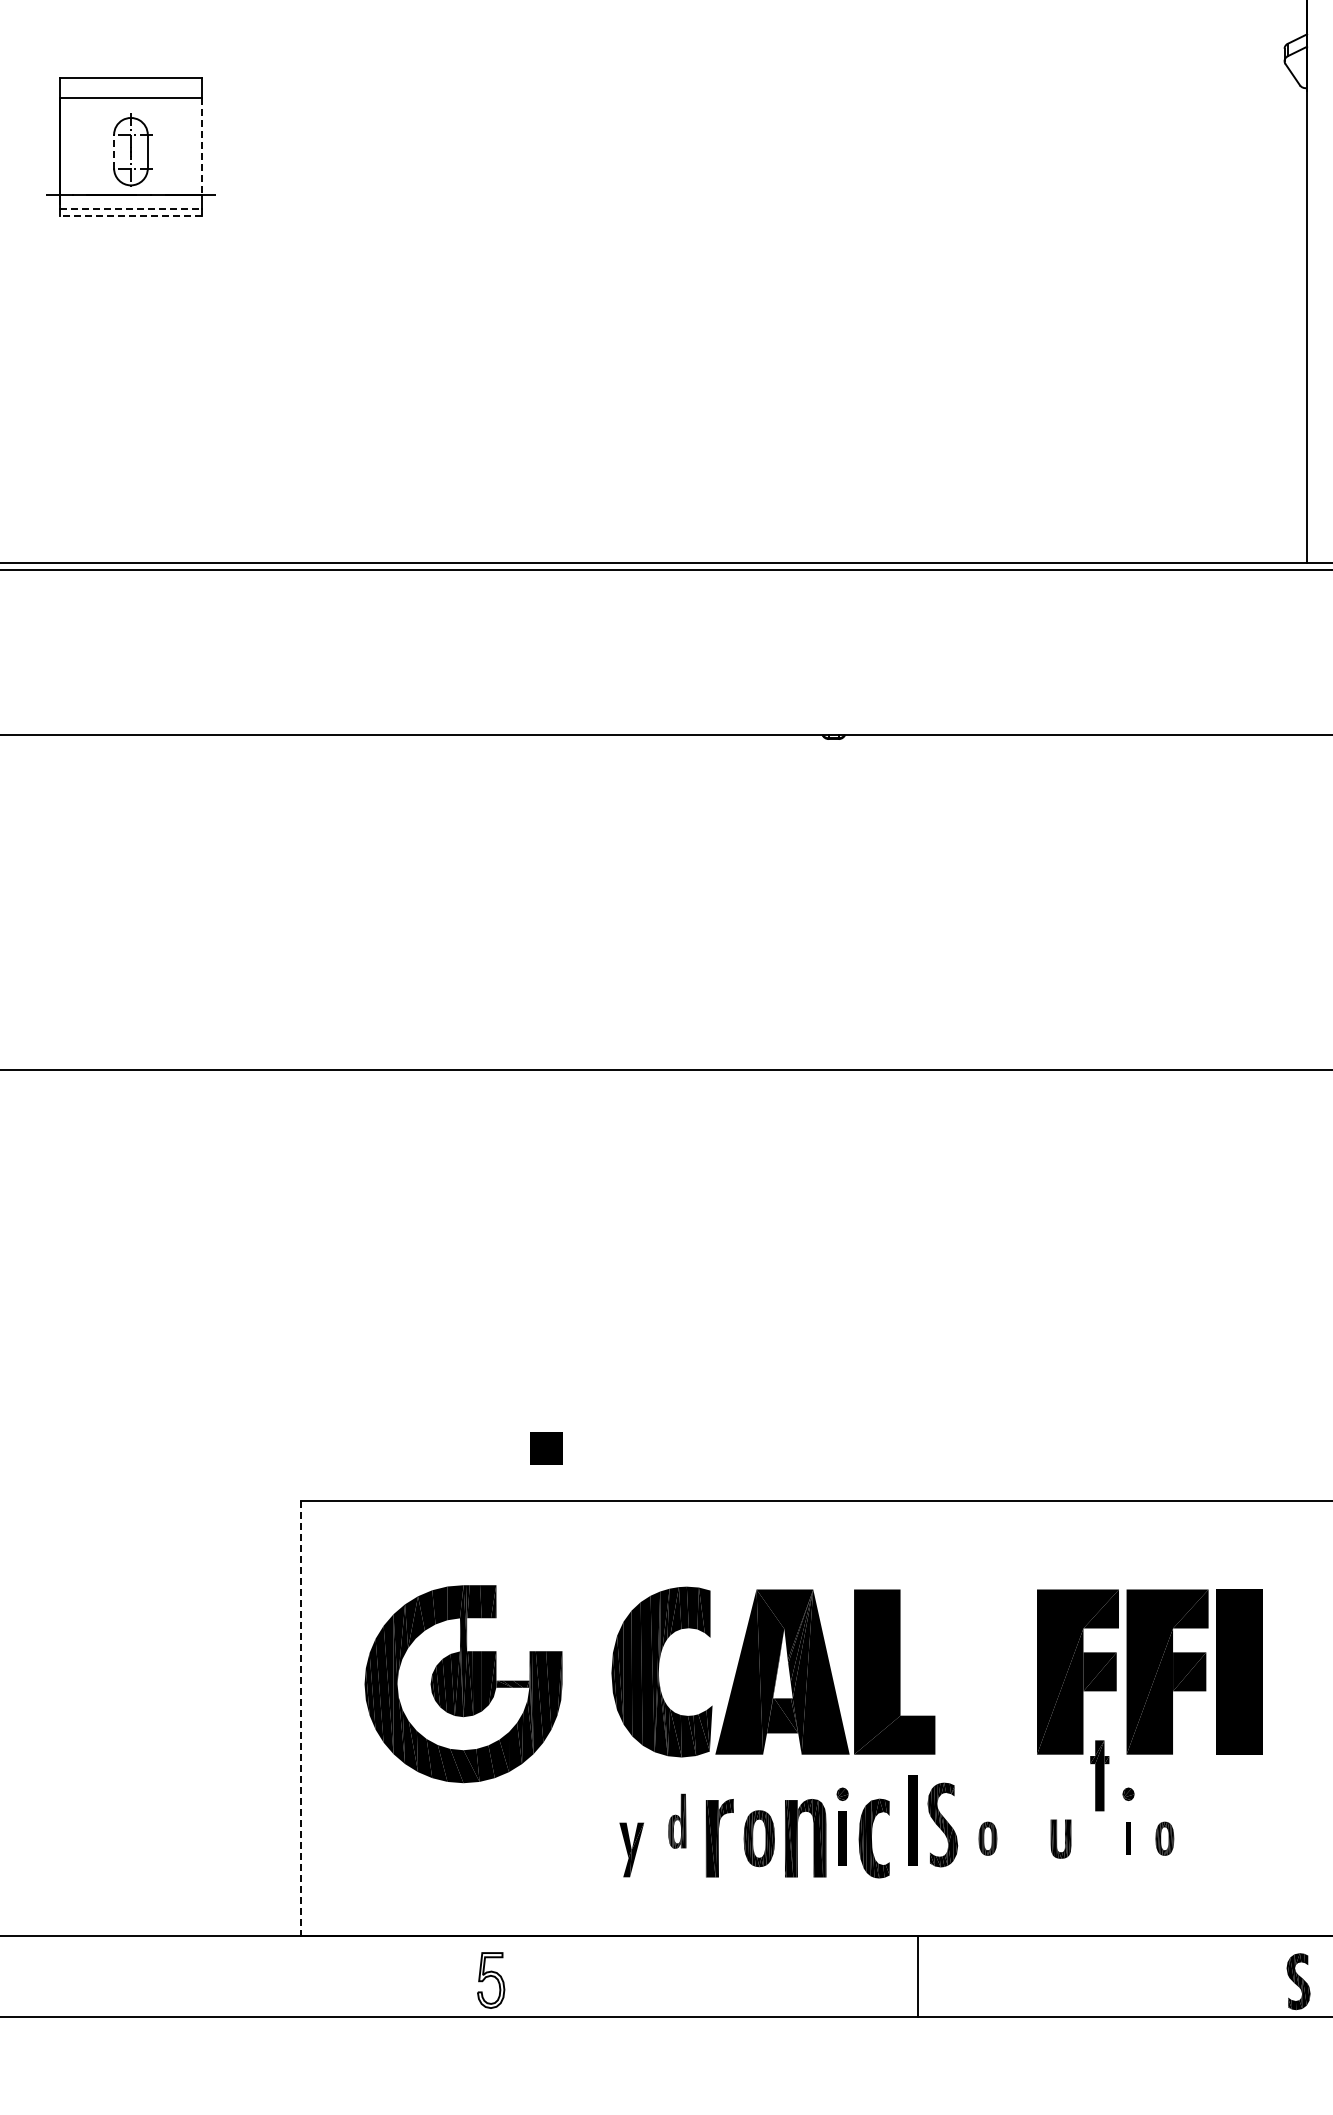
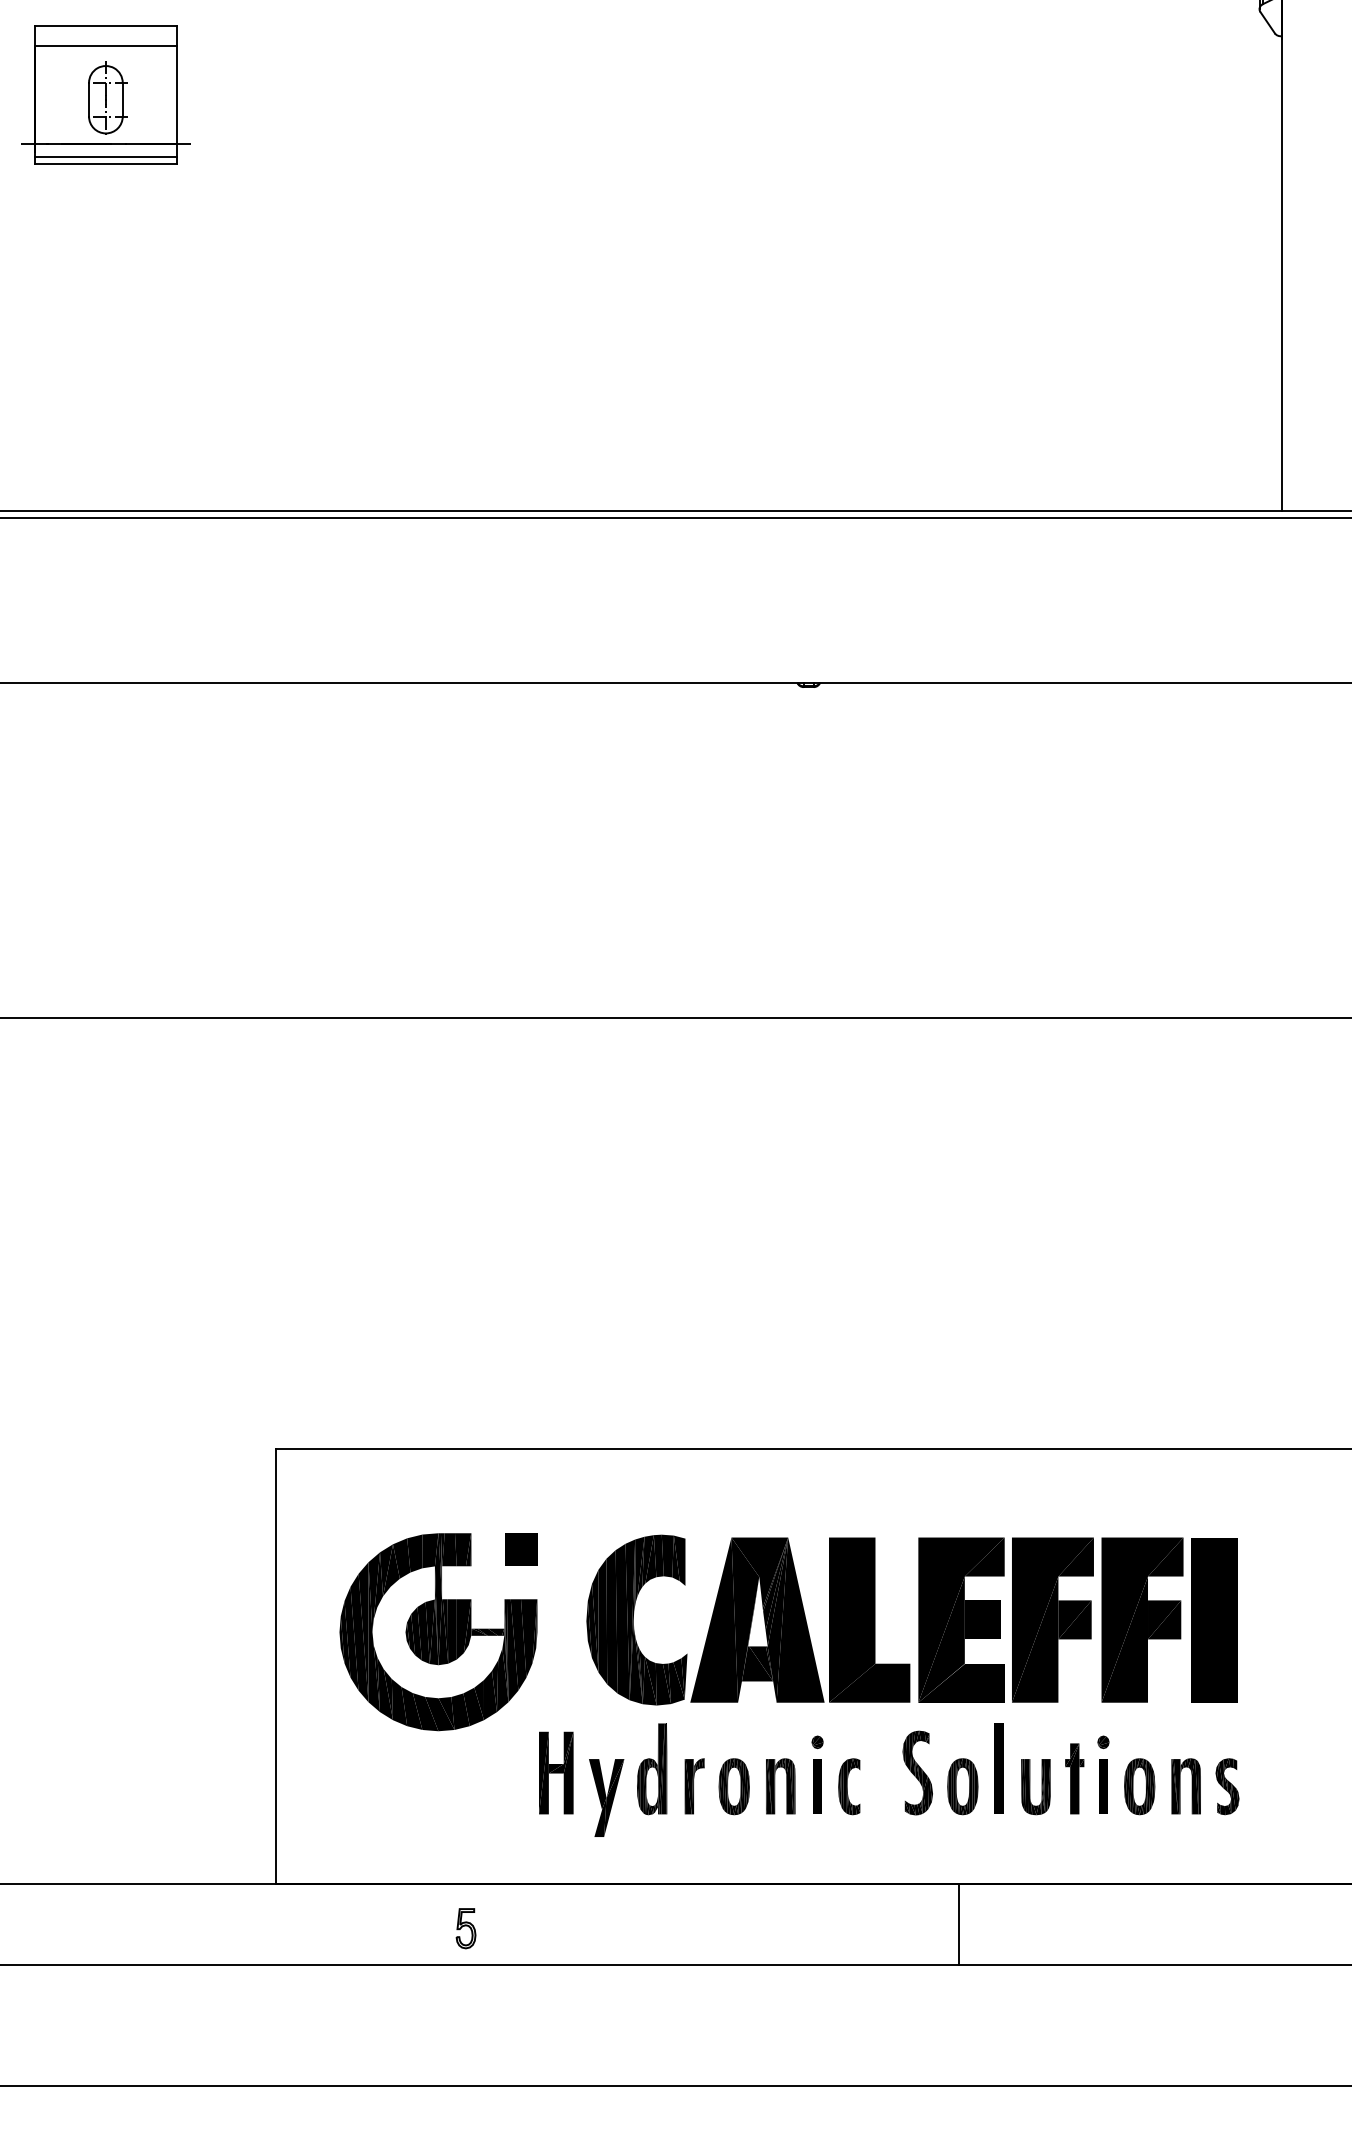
line: (201, 146) -> (176, 94), dashed -> solid
line: (114, 151) -> (89, 99), dashed -> solid
line: (130, 209) -> (105, 157), dashed -> solid
line: (130, 215) -> (105, 163), dashed -> solid
part: (546, 1448) -> (521, 1549), moved
part: (986, 1671) -> (961, 1619), added
line: (300, 1719) -> (275, 1667), dashed -> solid
part: (1099, 1775) -> (1074, 1778), moved
part: (912, 1820) -> (998, 1768), moved
part: (677, 1821) -> (652, 1769), size x1.67
part: (581, 1824) -> (556, 1772), added
part: (719, 1838) -> (694, 1786), size x0.71
part: (805, 1838) -> (780, 1786), size x0.71
part: (874, 1838) -> (849, 1786), size x0.71
part: (987, 1838) -> (962, 1786), size x1.67
part: (1128, 1838) -> (1103, 1786), size x1.67
part: (1164, 1838) -> (1139, 1786), size x1.67
part: (1210, 1838) -> (1185, 1786), added
part: (1060, 1839) -> (1035, 1787), size x1.43
part: (631, 1849) -> (606, 1797), size x1.43
line: (917, 1976) -> (958, 1924), moved
part: (490, 1980) -> (465, 1928), size x0.71
part: (1298, 1981) -> (1227, 1786), moved

